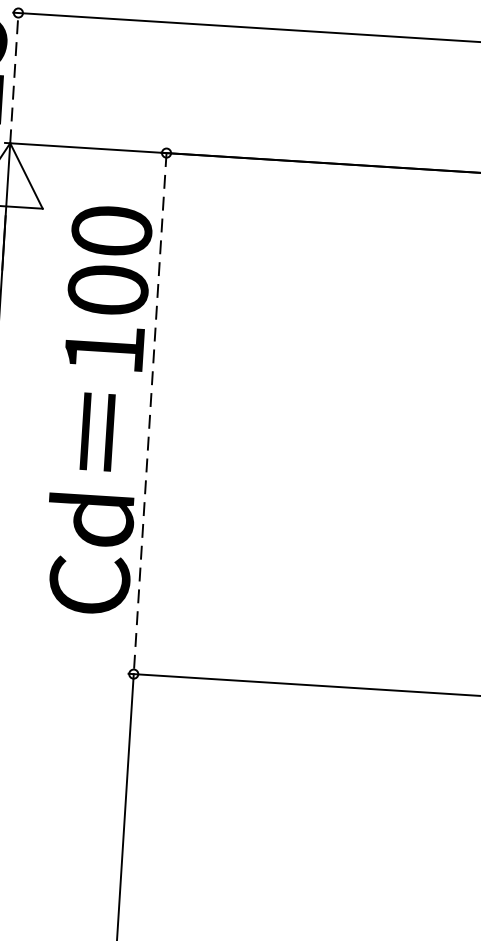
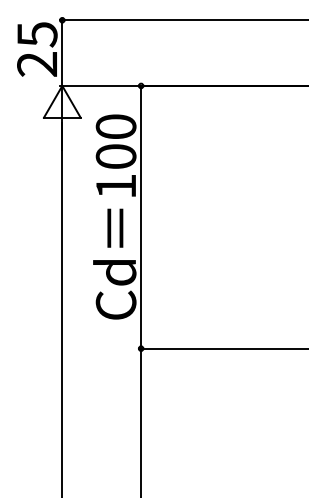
line: (14, 78) -> (62, 53), dashed -> solid
line: (150, 414) -> (141, 217), dashed -> solid

